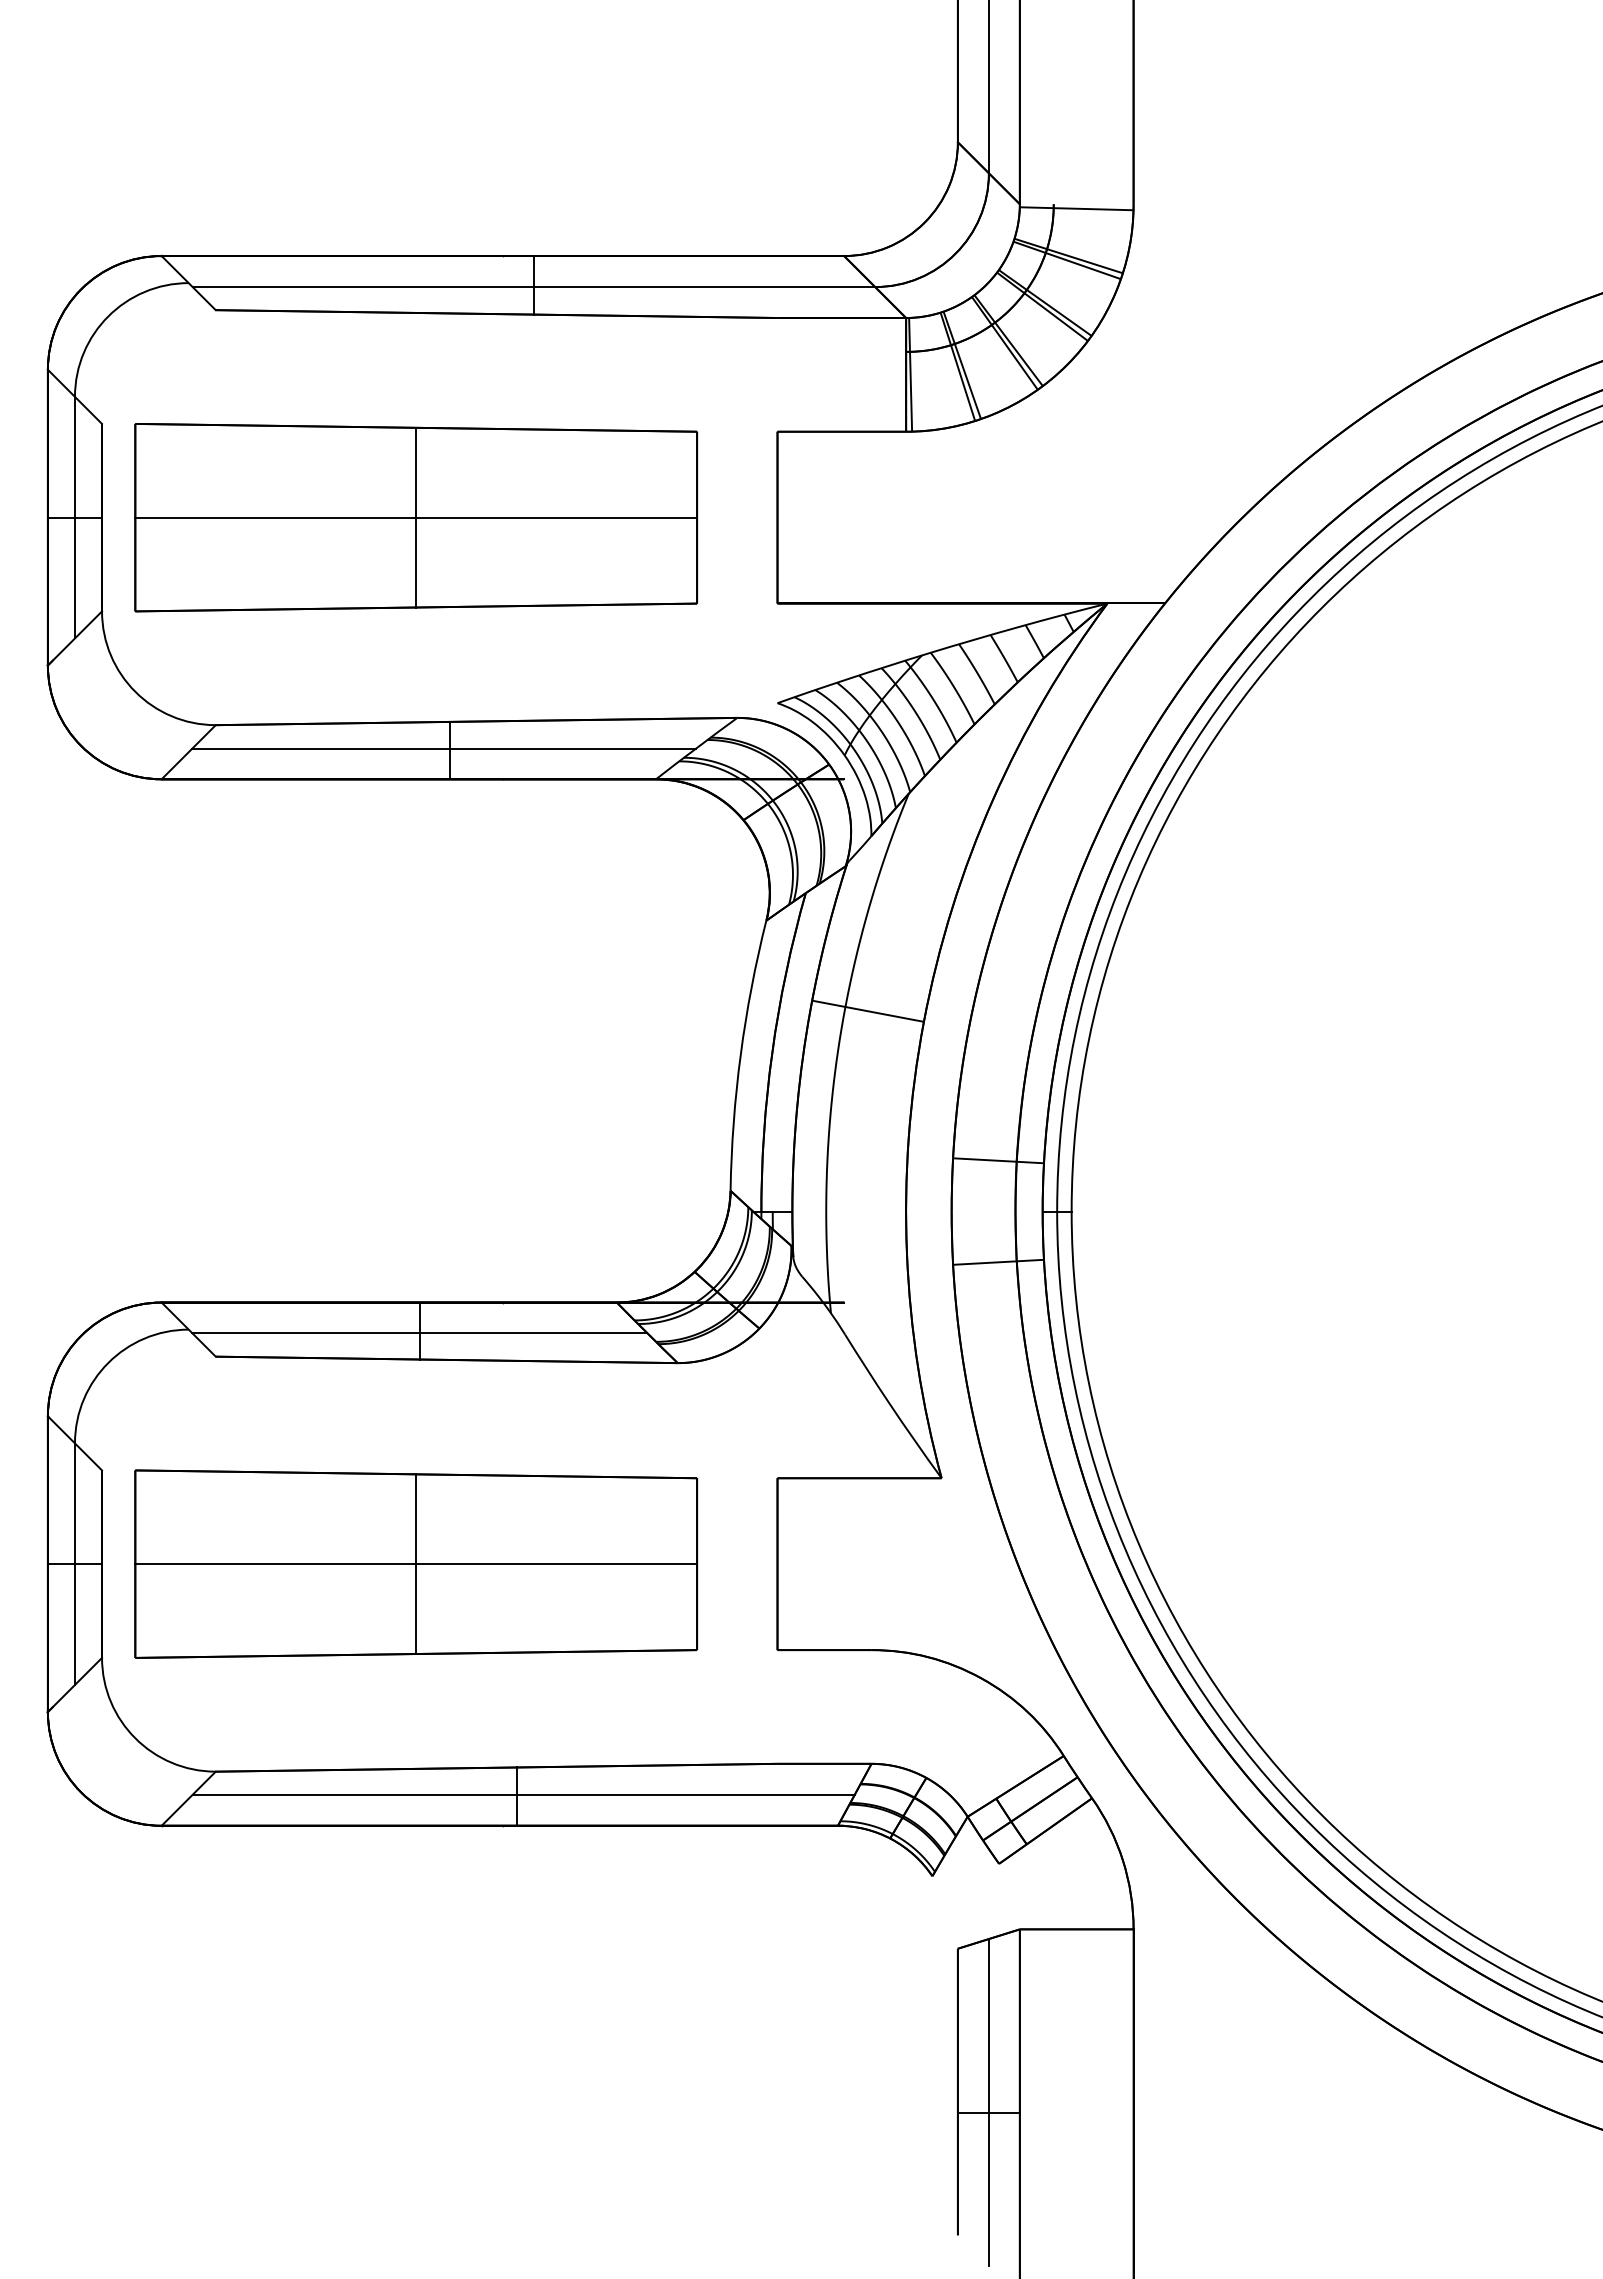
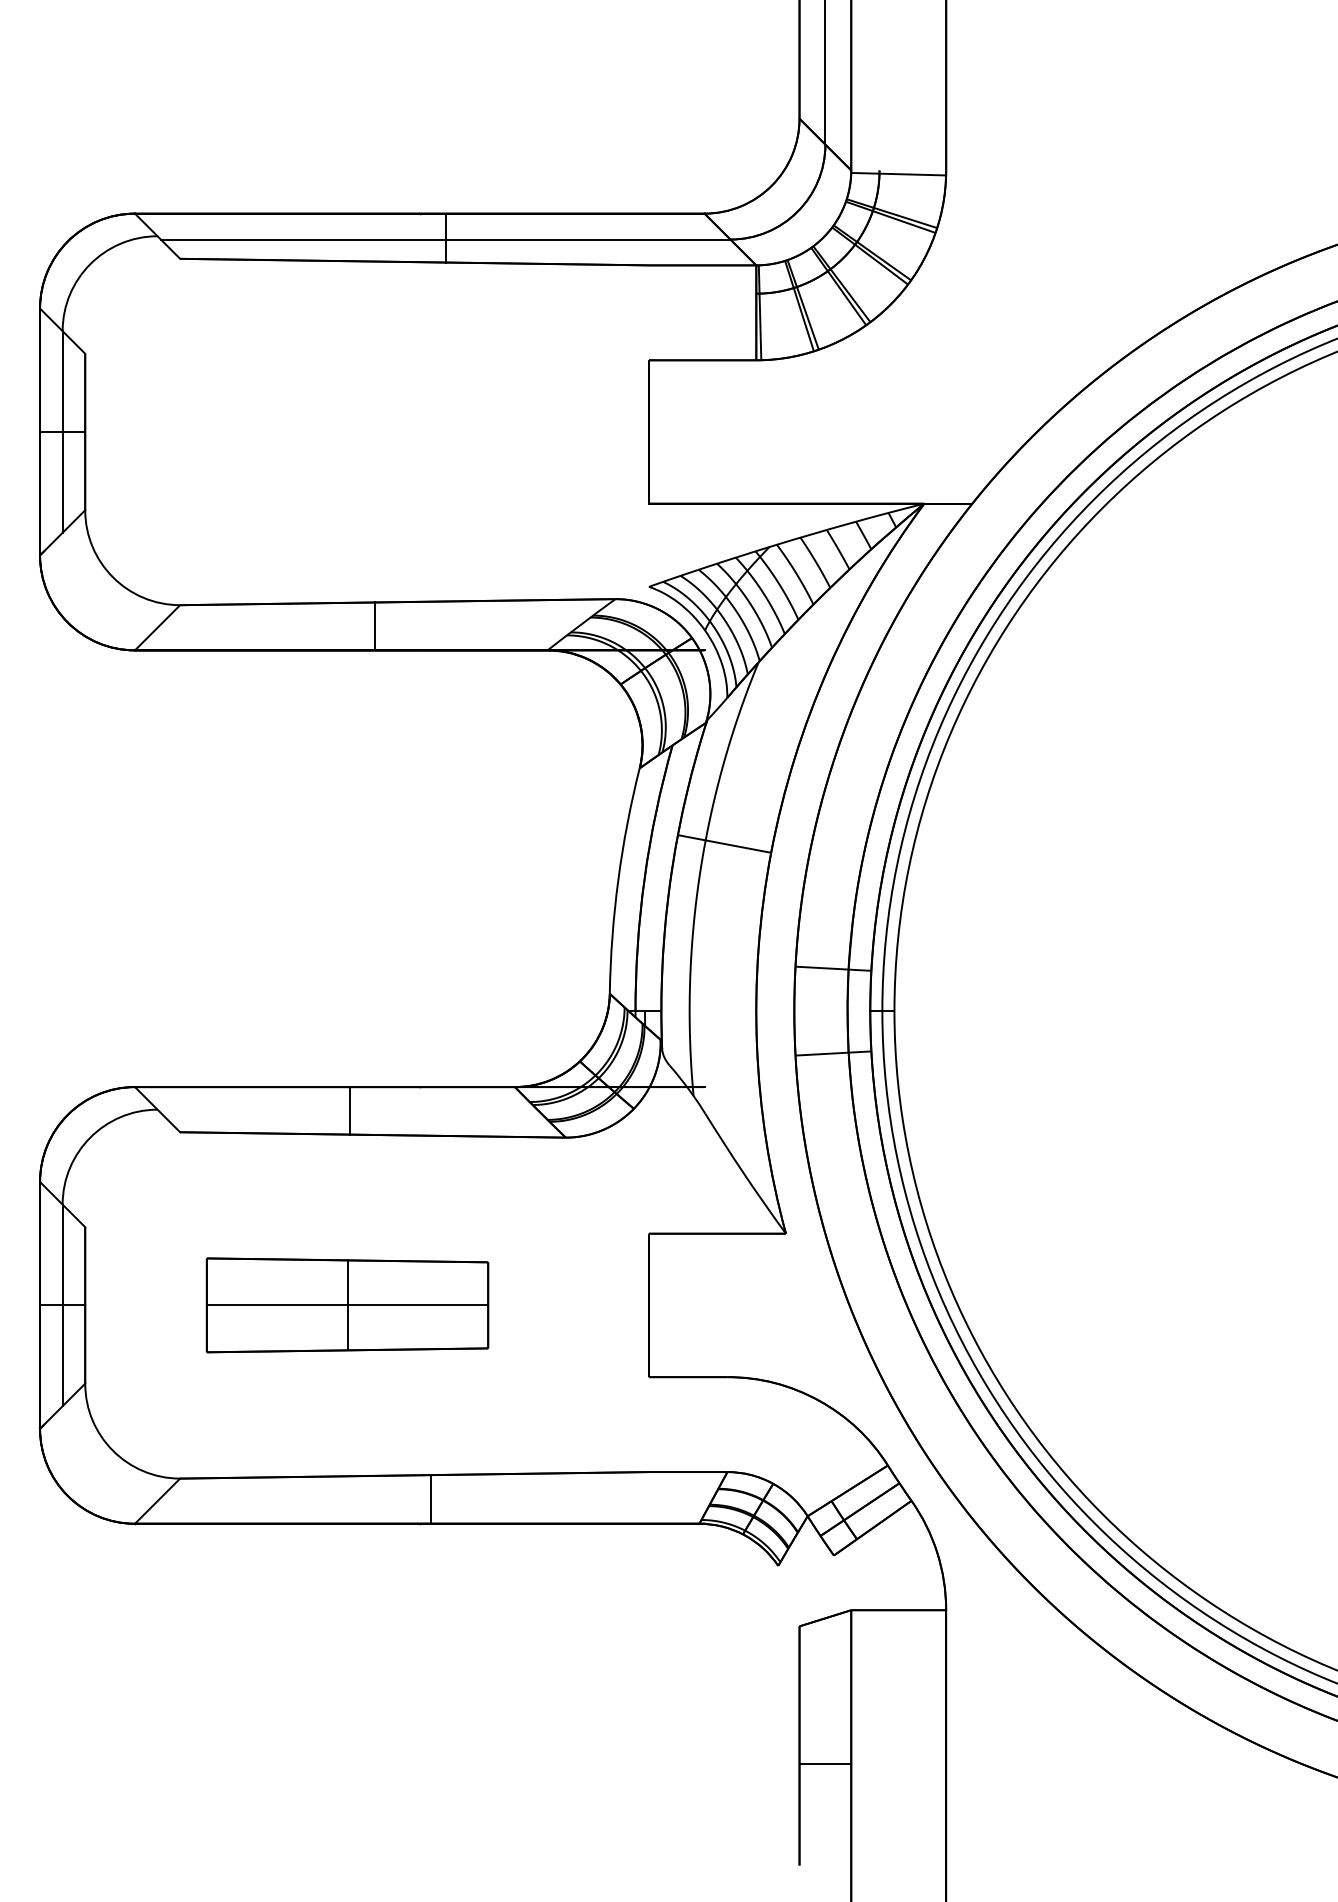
part: (416, 517) -> (347, 431), removed
line: (444, 748) -> (371, 624), removed
line: (418, 1332) -> (349, 1112), removed
part: (416, 1563) -> (347, 1304), size x0.6
line: (523, 1794) -> (436, 1497), removed
line: (988, 2102) -> (825, 1754), removed

